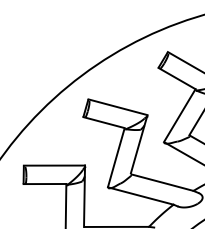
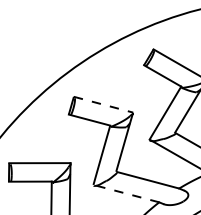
line: (117, 107) -> (103, 104), solid -> dashed
line: (140, 196) -> (126, 194), solid -> dashed

